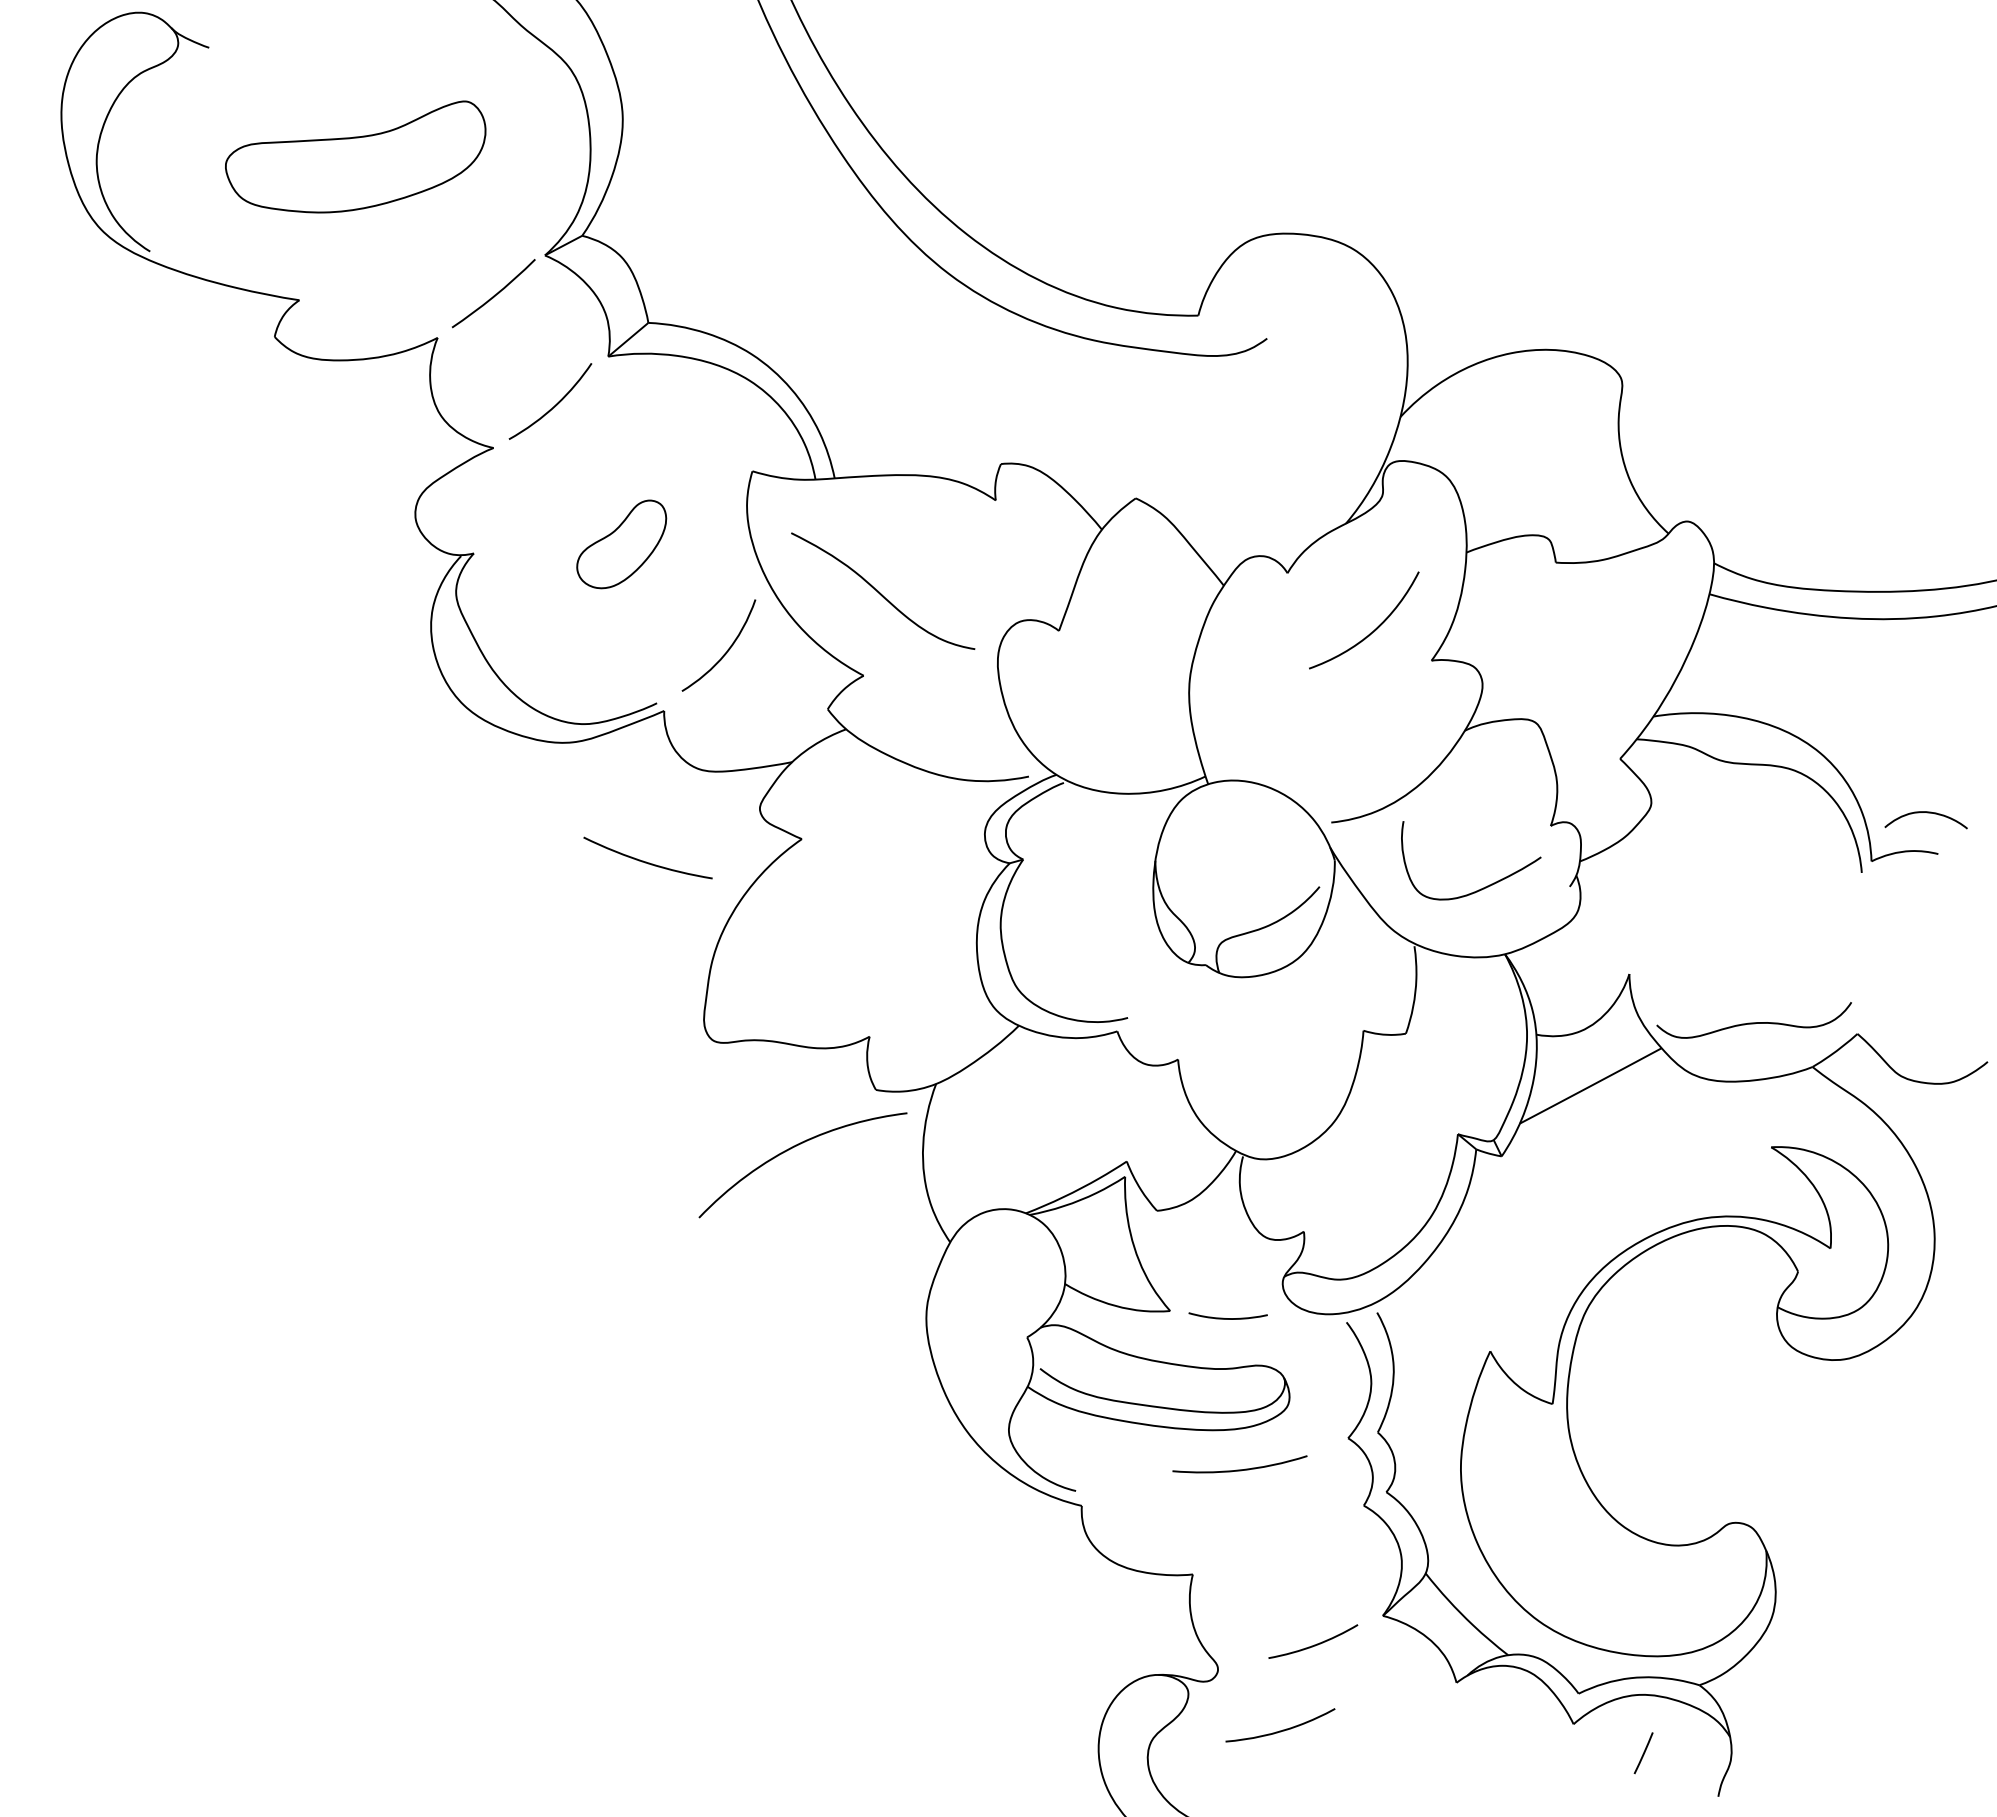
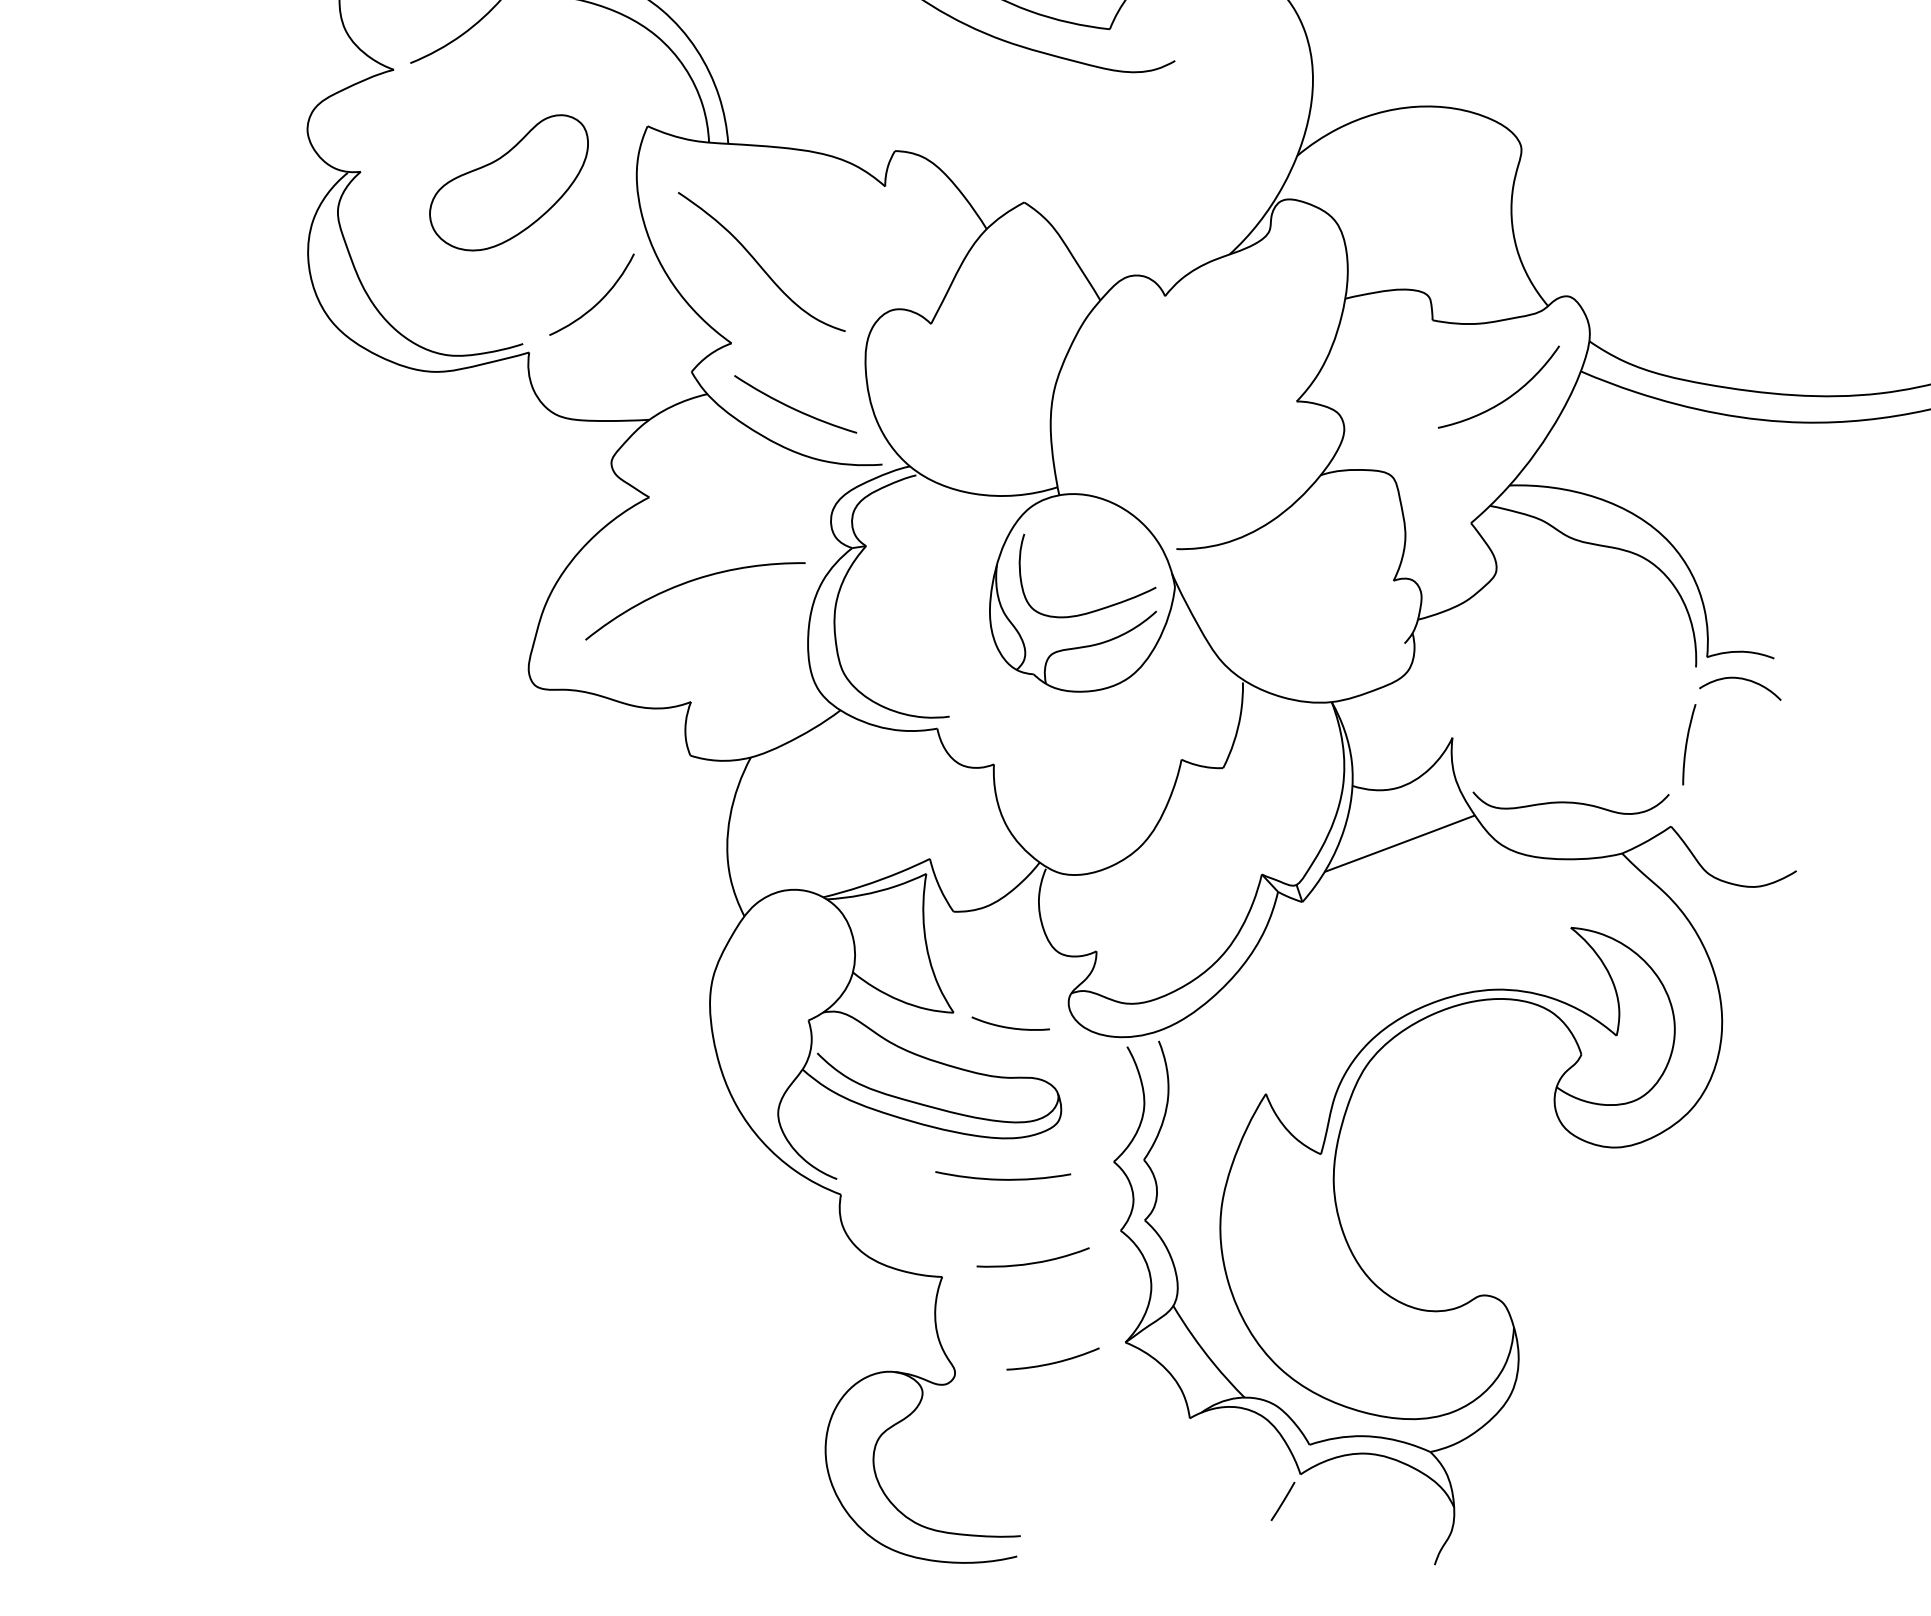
part: (621, 544) -> (508, 181), size x1.67
curve: (1370, 632) -> (1503, 399), moved
curve: (1927, 813) -> (1743, 680), moved
curve: (646, 861) -> (793, 407), moved
curve: (1480, 888) -> (1091, 610), moved
curve: (1863, 950) -> (1687, 744), added
curve: (794, 1147) -> (689, 582), moved
curve: (1282, 1729) -> (1034, 1261), moved
line: (1643, 1753) -> (1282, 1501), moved

